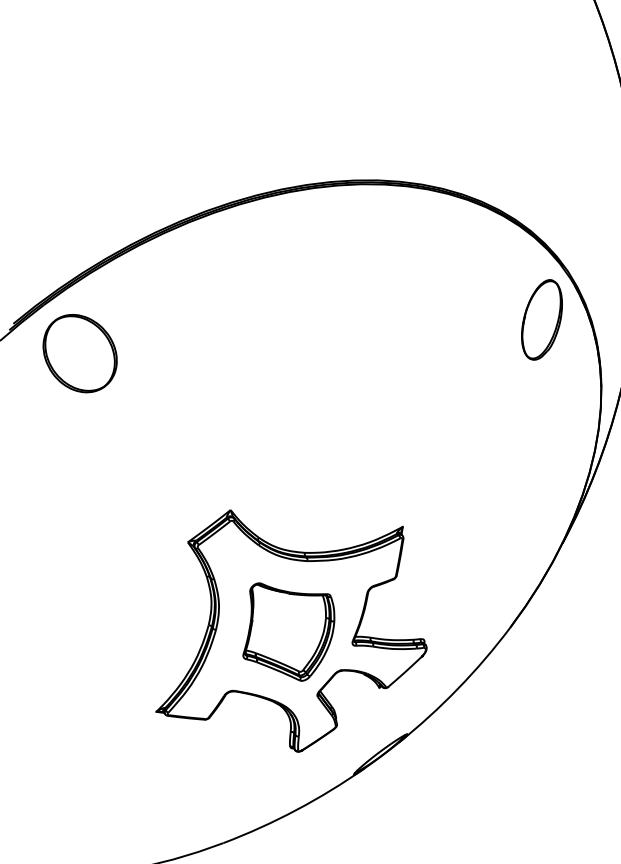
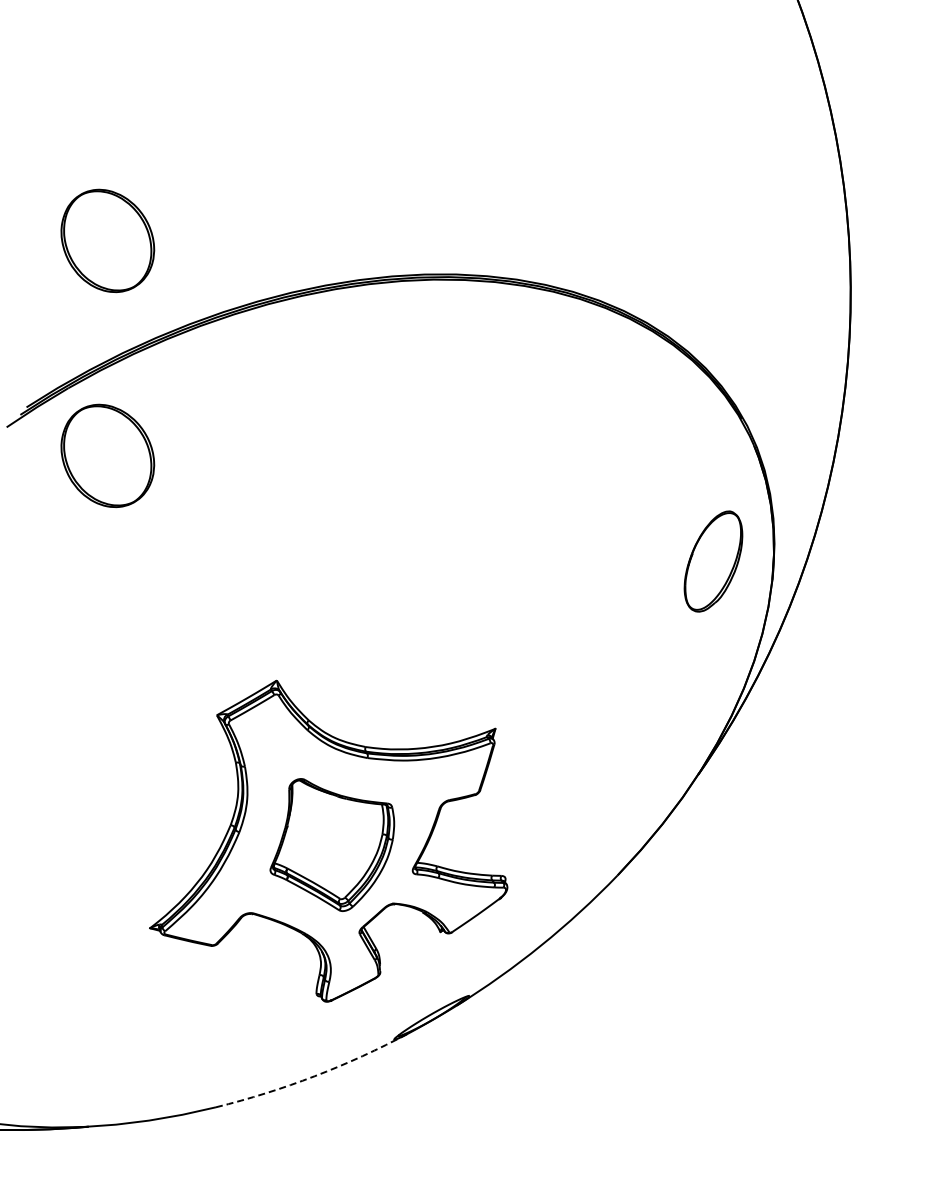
part: (59, 188) -> (107, 240), added
part: (541, 319) -> (713, 561), moved
arc: (296, 810) -> (314, 1076), solid -> dashed

